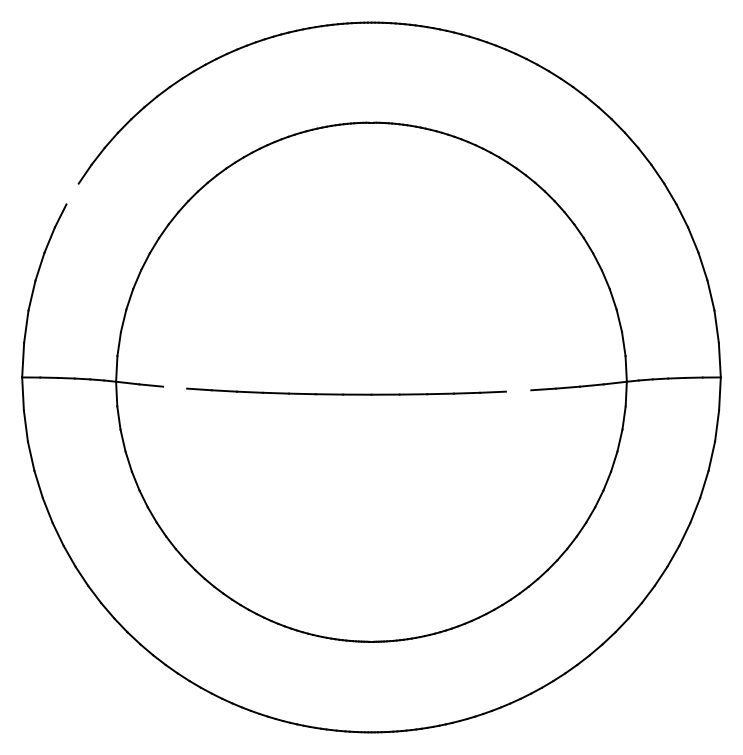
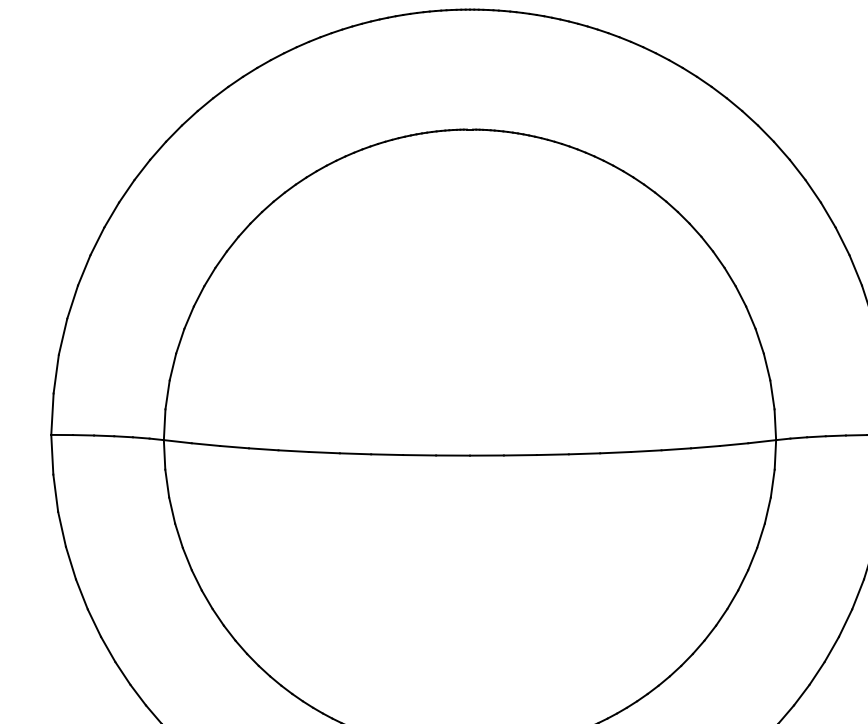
line: (72, 193) -> (111, 214), added
line: (175, 387) -> (235, 446), added
line: (518, 390) -> (646, 450), added

